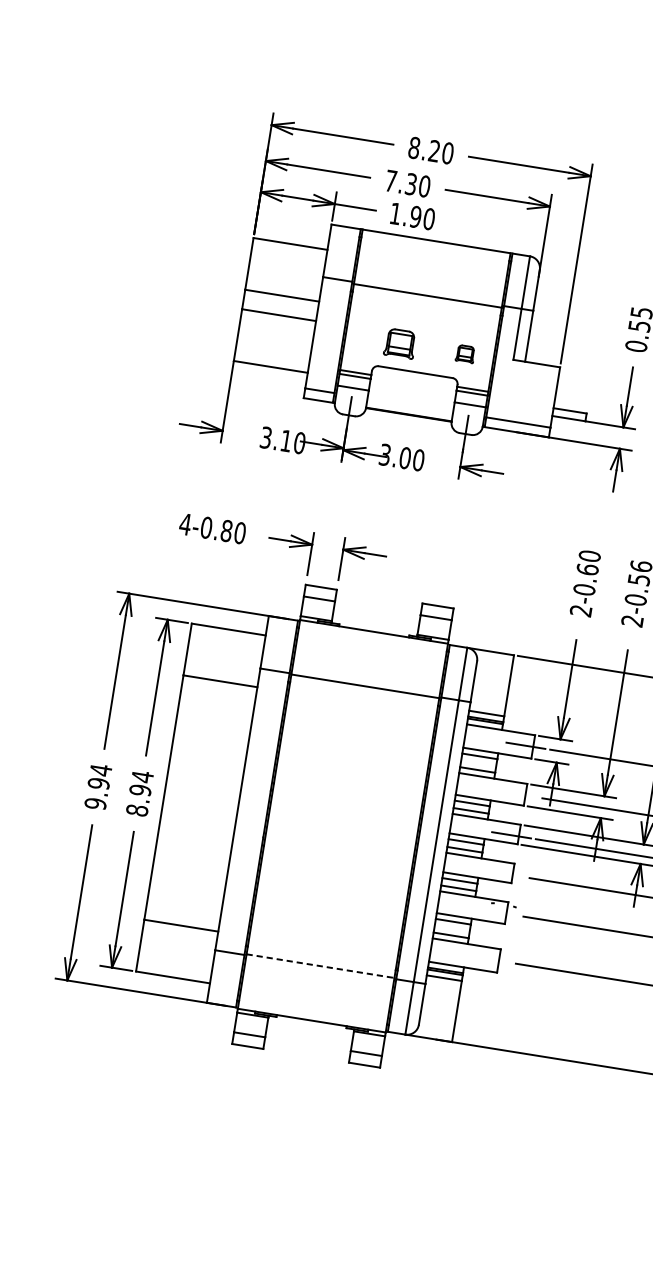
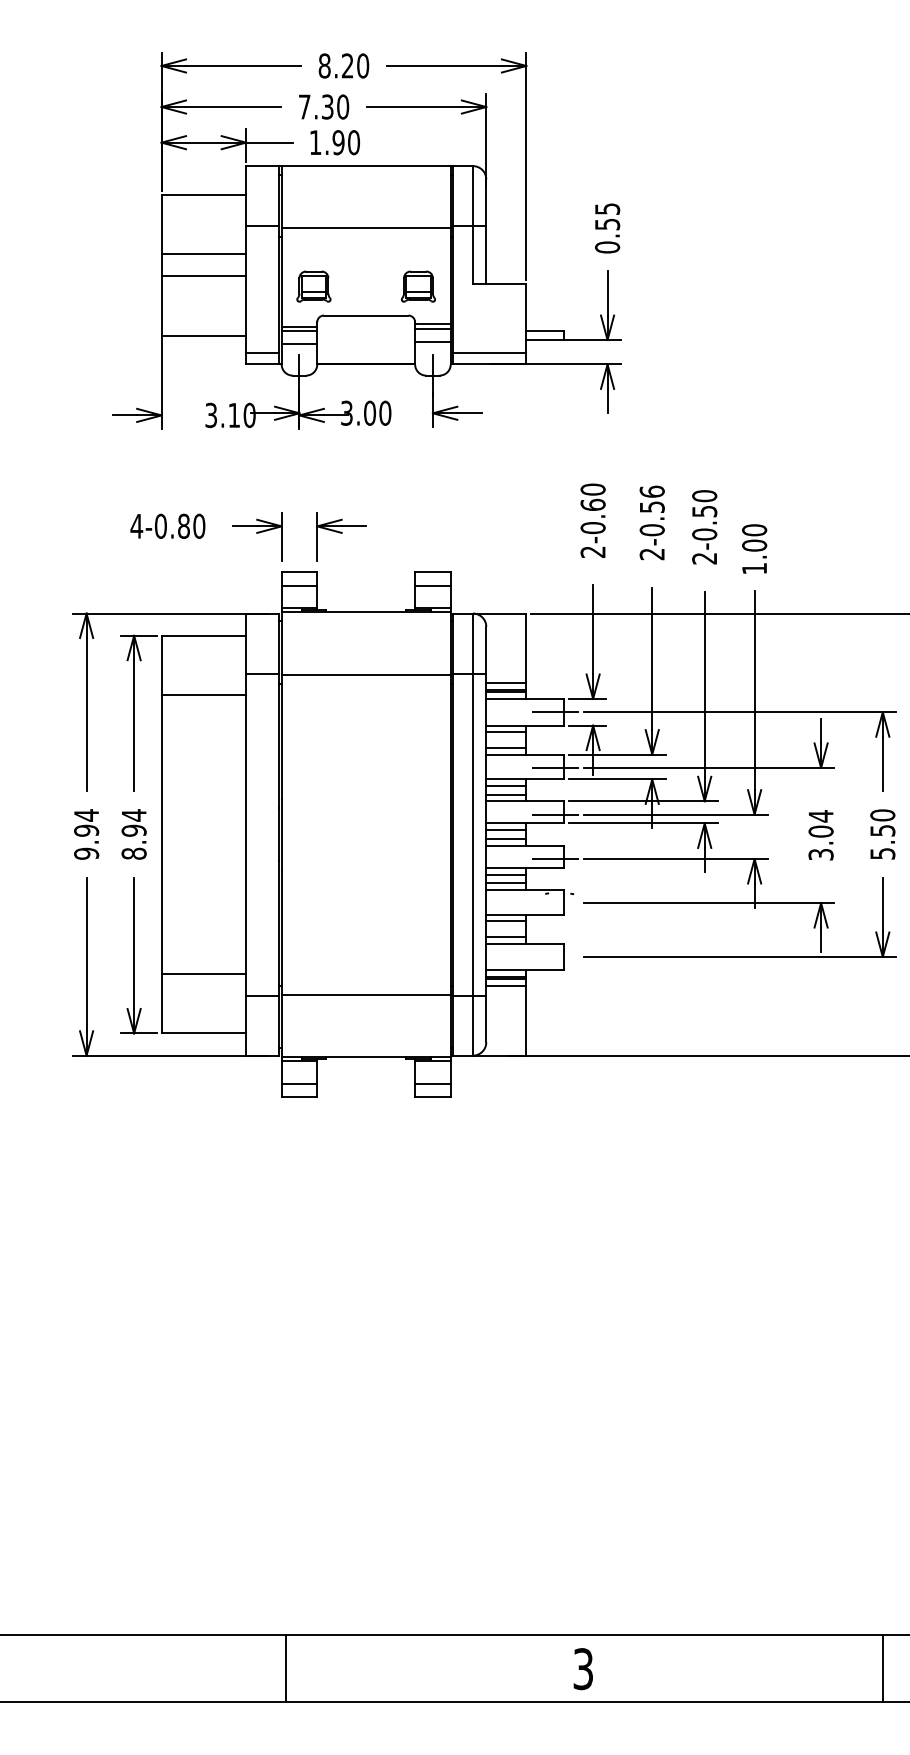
part: (399, 343) -> (313, 286), moved
part: (465, 354) -> (418, 286), size x1.67
line: (517, 794) -> (555, 767), added
line: (505, 874) -> (555, 859), added
line: (320, 966) -> (366, 994), dashed -> solid

